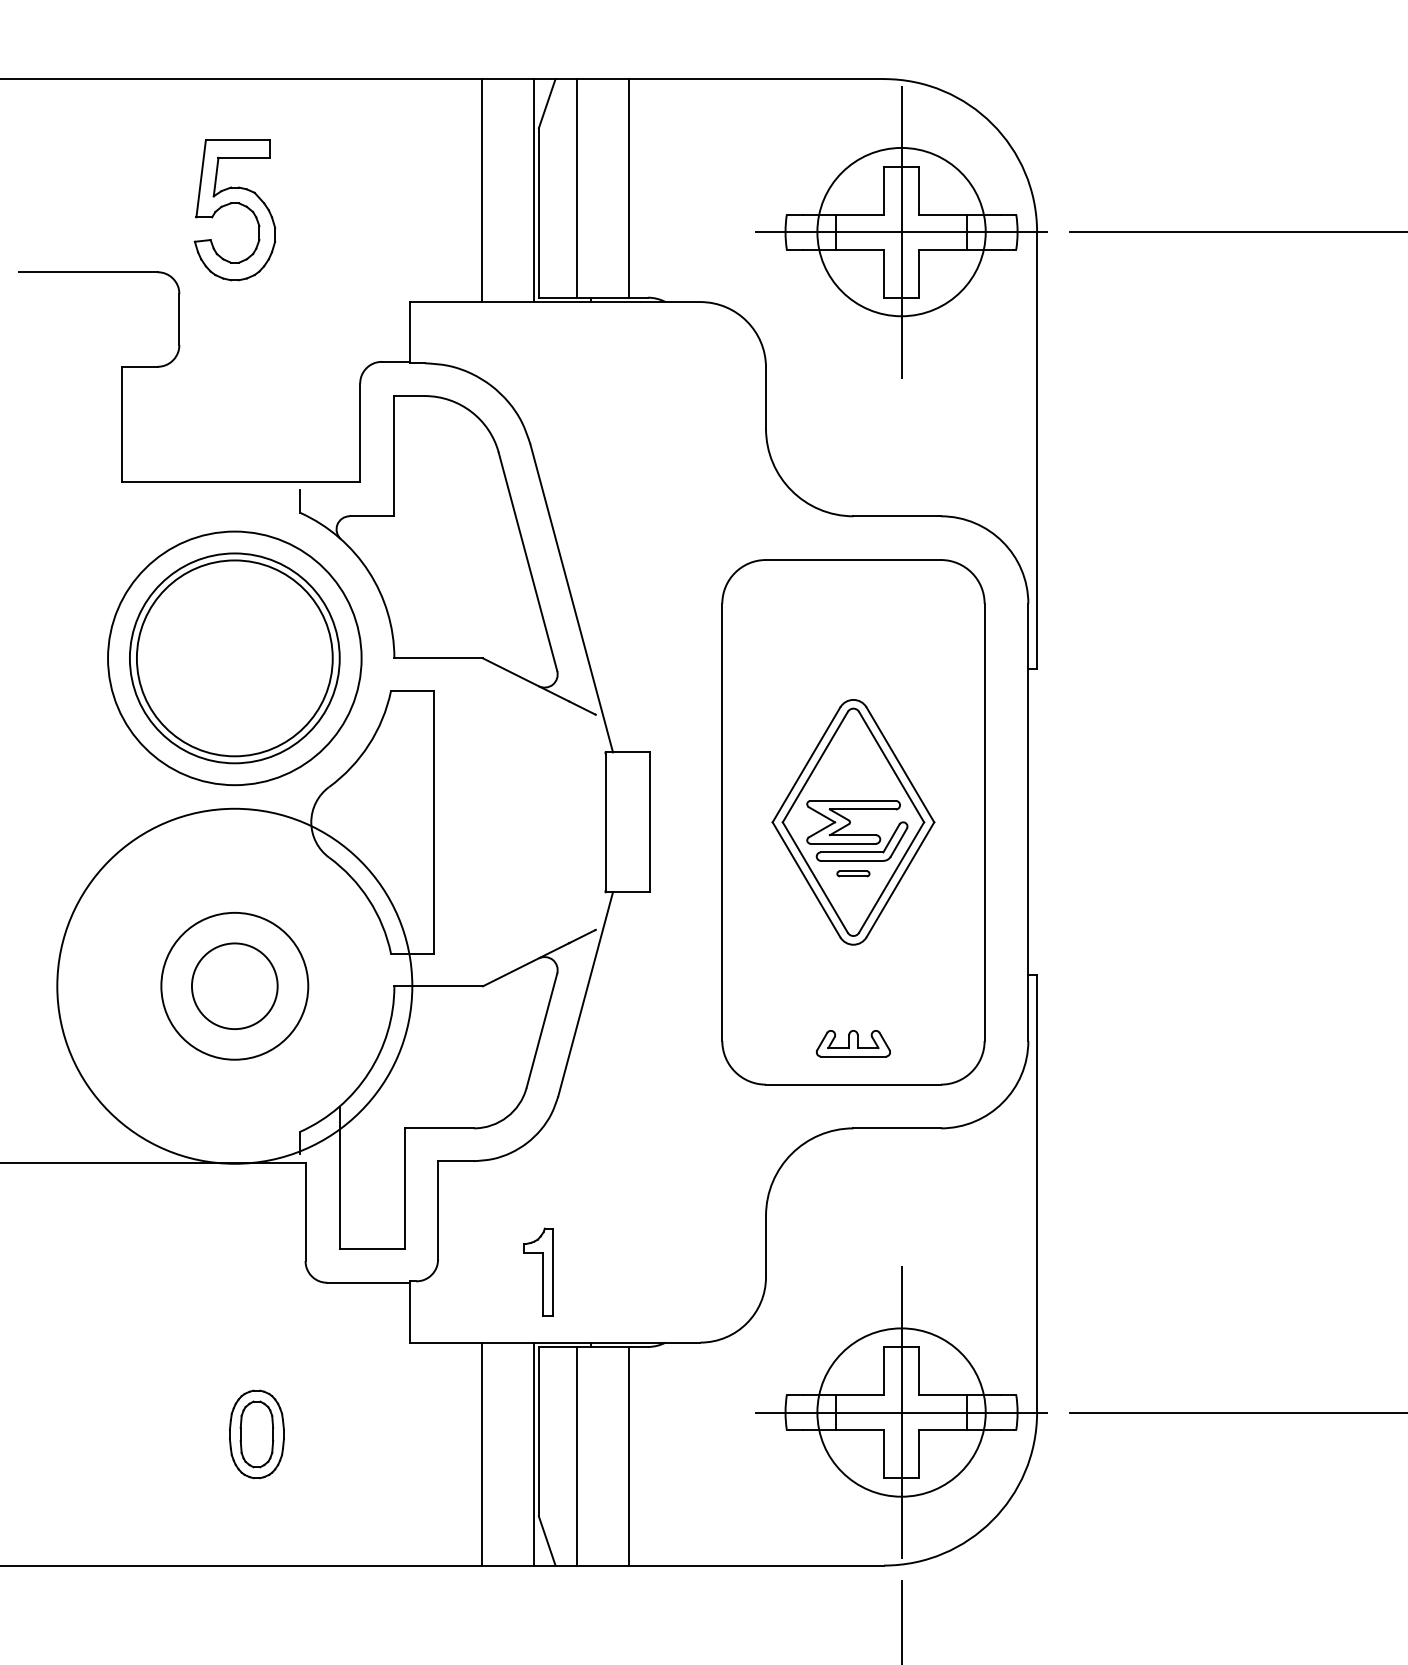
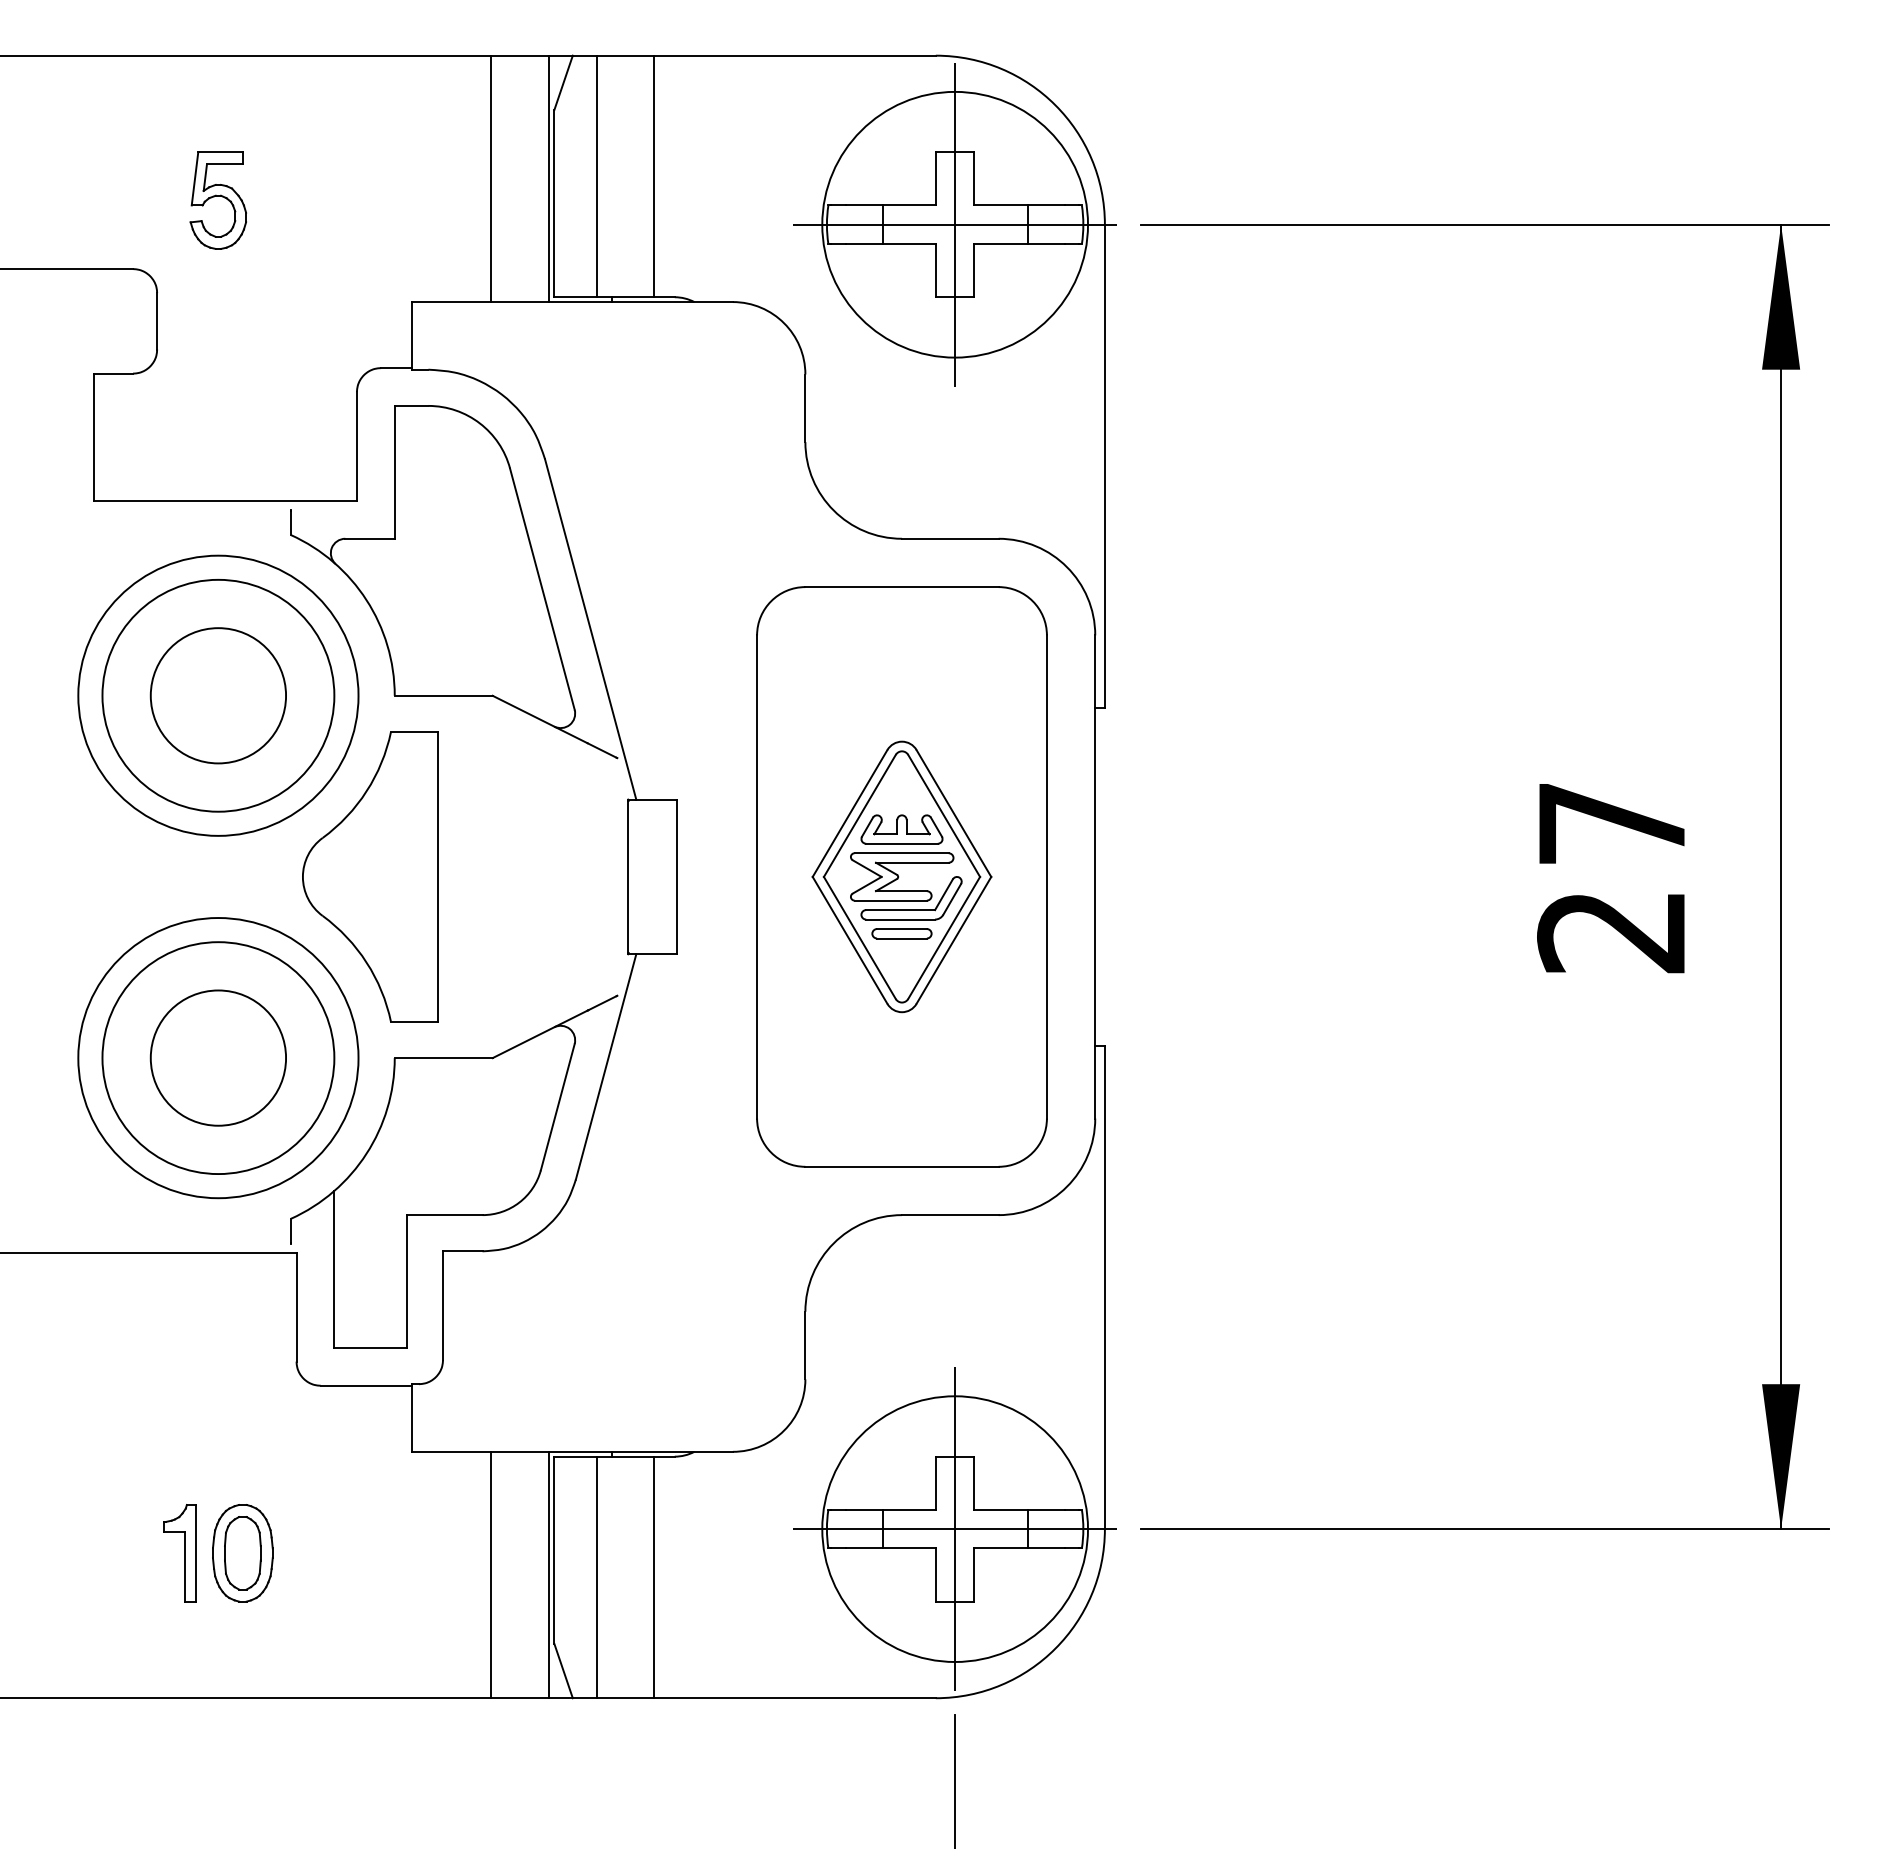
part: (233, 210) -> (217, 200), size x0.62
circle: (901, 231) -> (955, 224), size x1.43
circle: (234, 658) -> (218, 695), size x0.62
part: (853, 873) -> (901, 933), size x1.67
circle: (234, 985) -> (218, 1057), size x1.43
circle: (234, 986) -> (218, 1058), size x0.71
circle: (234, 986) -> (218, 1058), size x1.43
part: (853, 1043) -> (901, 829), moved
part: (538, 1272) -> (179, 1553), moved
circle: (901, 1411) -> (955, 1528), size x1.43

